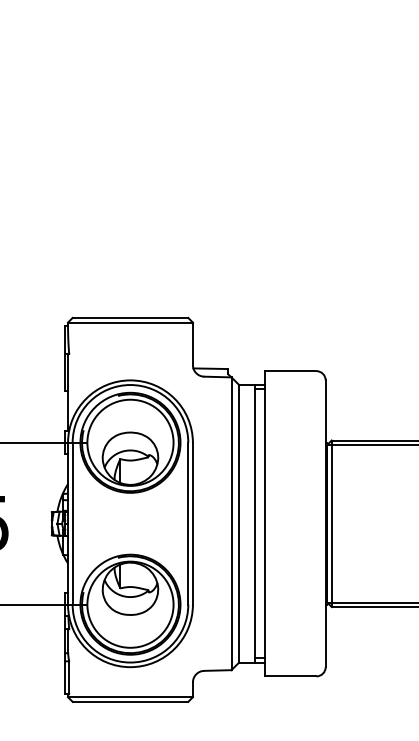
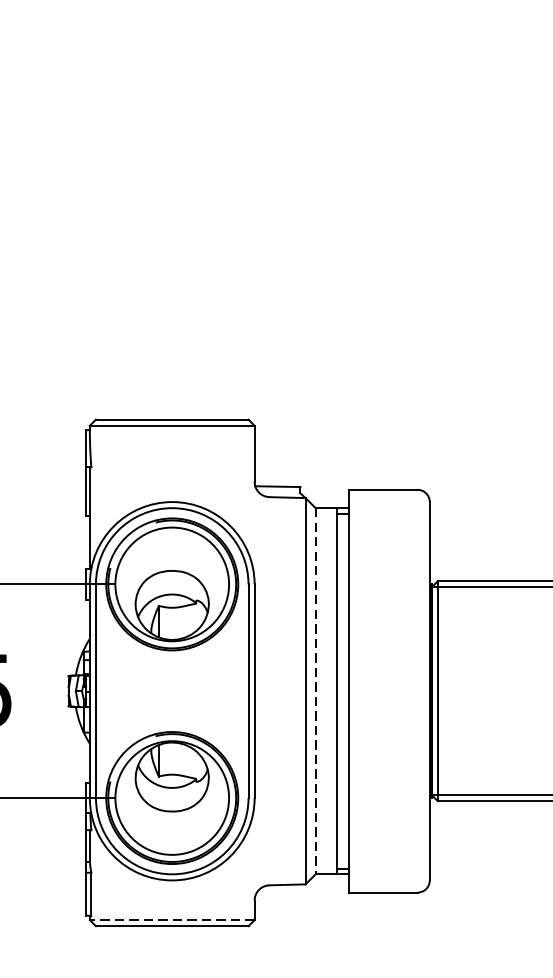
line: (239, 523) -> (316, 690), solid -> dashed
line: (129, 697) -> (170, 920), solid -> dashed

